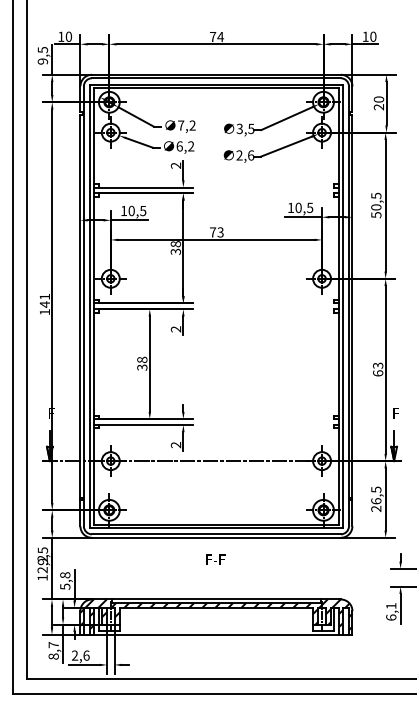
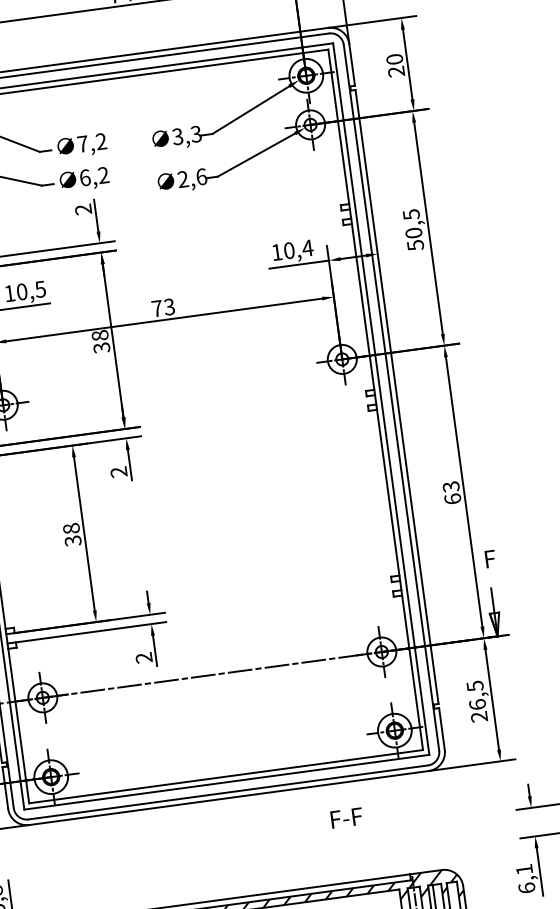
text: (250, 128) -> (194, 133), 3,5 -> 3,3
text: (309, 207) -> (306, 247), 10,5 -> 10,4
text: (215, 559) -> (346, 817), moved

